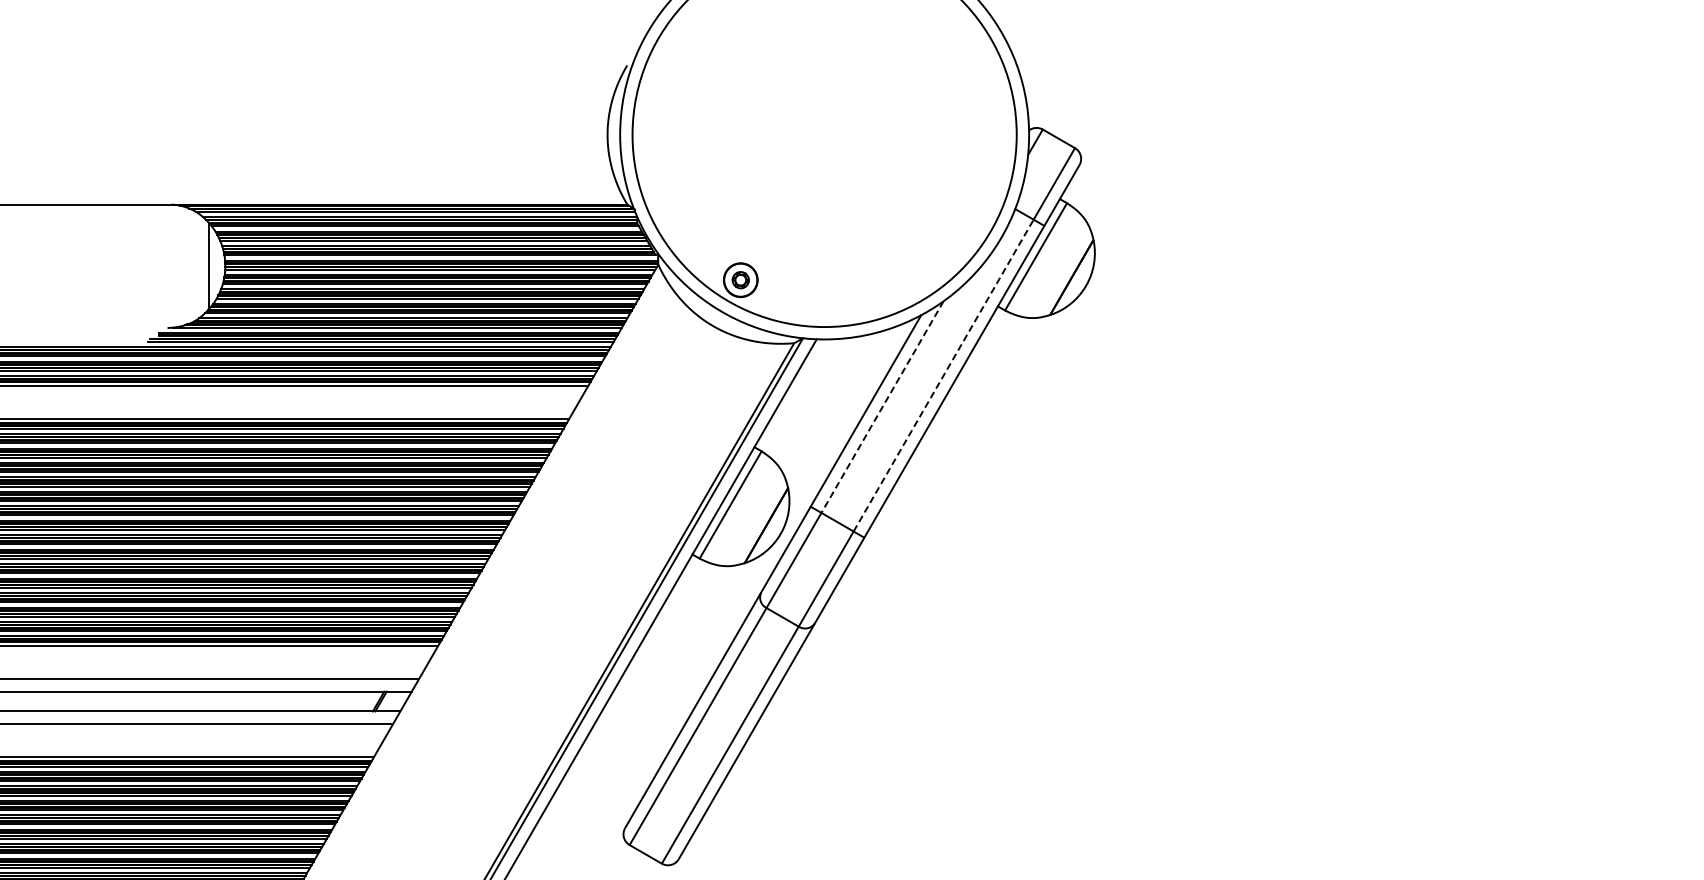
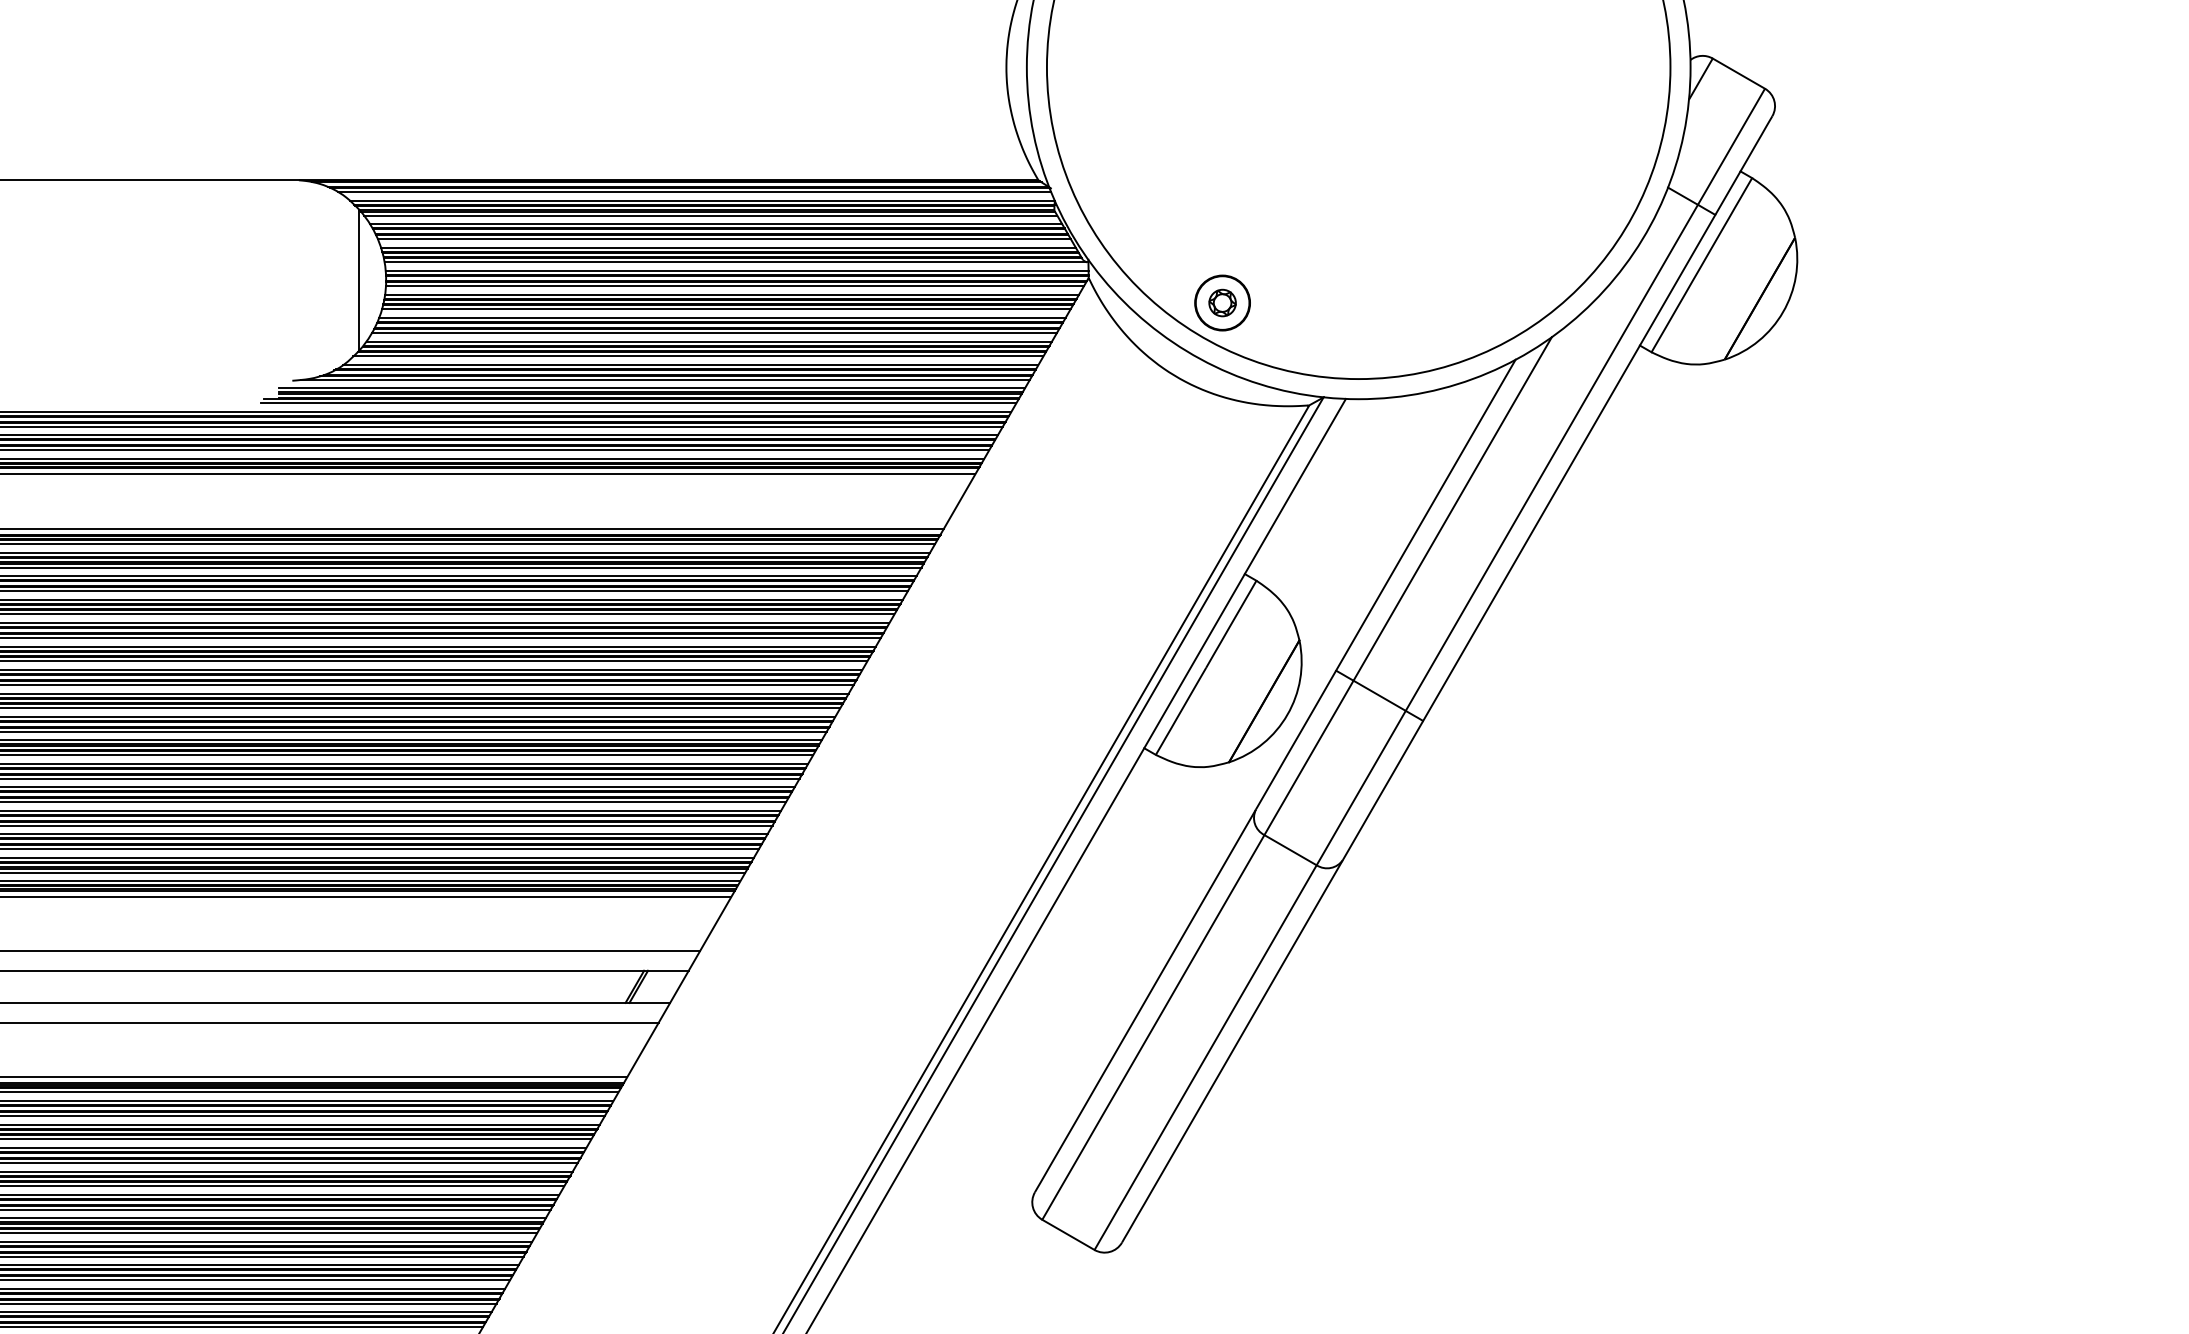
line: (943, 375) -> (1551, 457), dashed -> solid
line: (882, 407) -> (1452, 509), dashed -> solid

